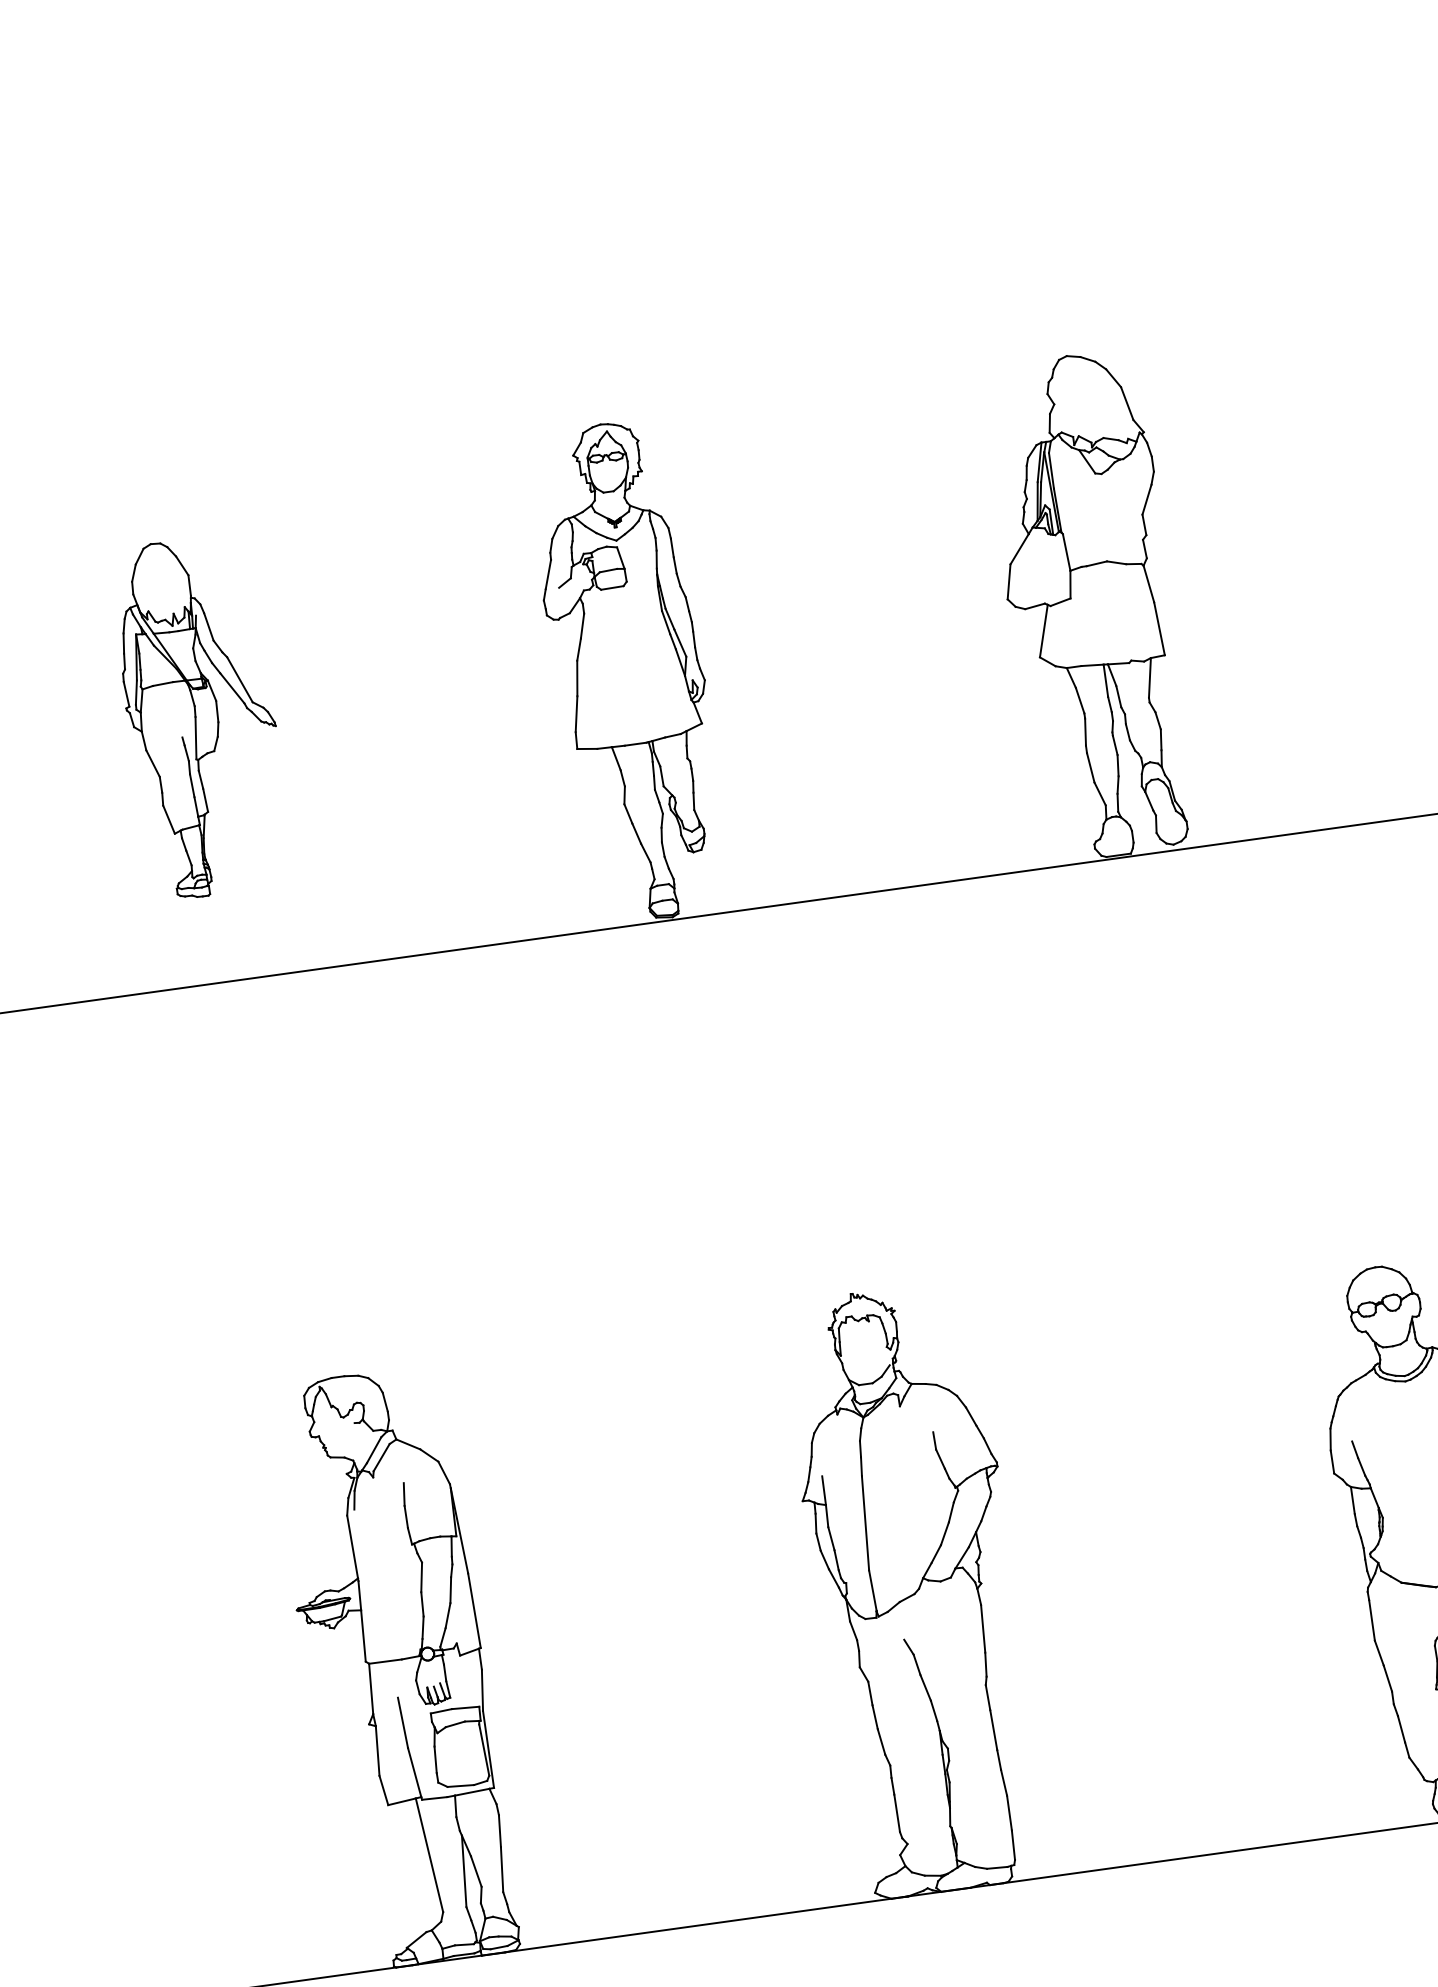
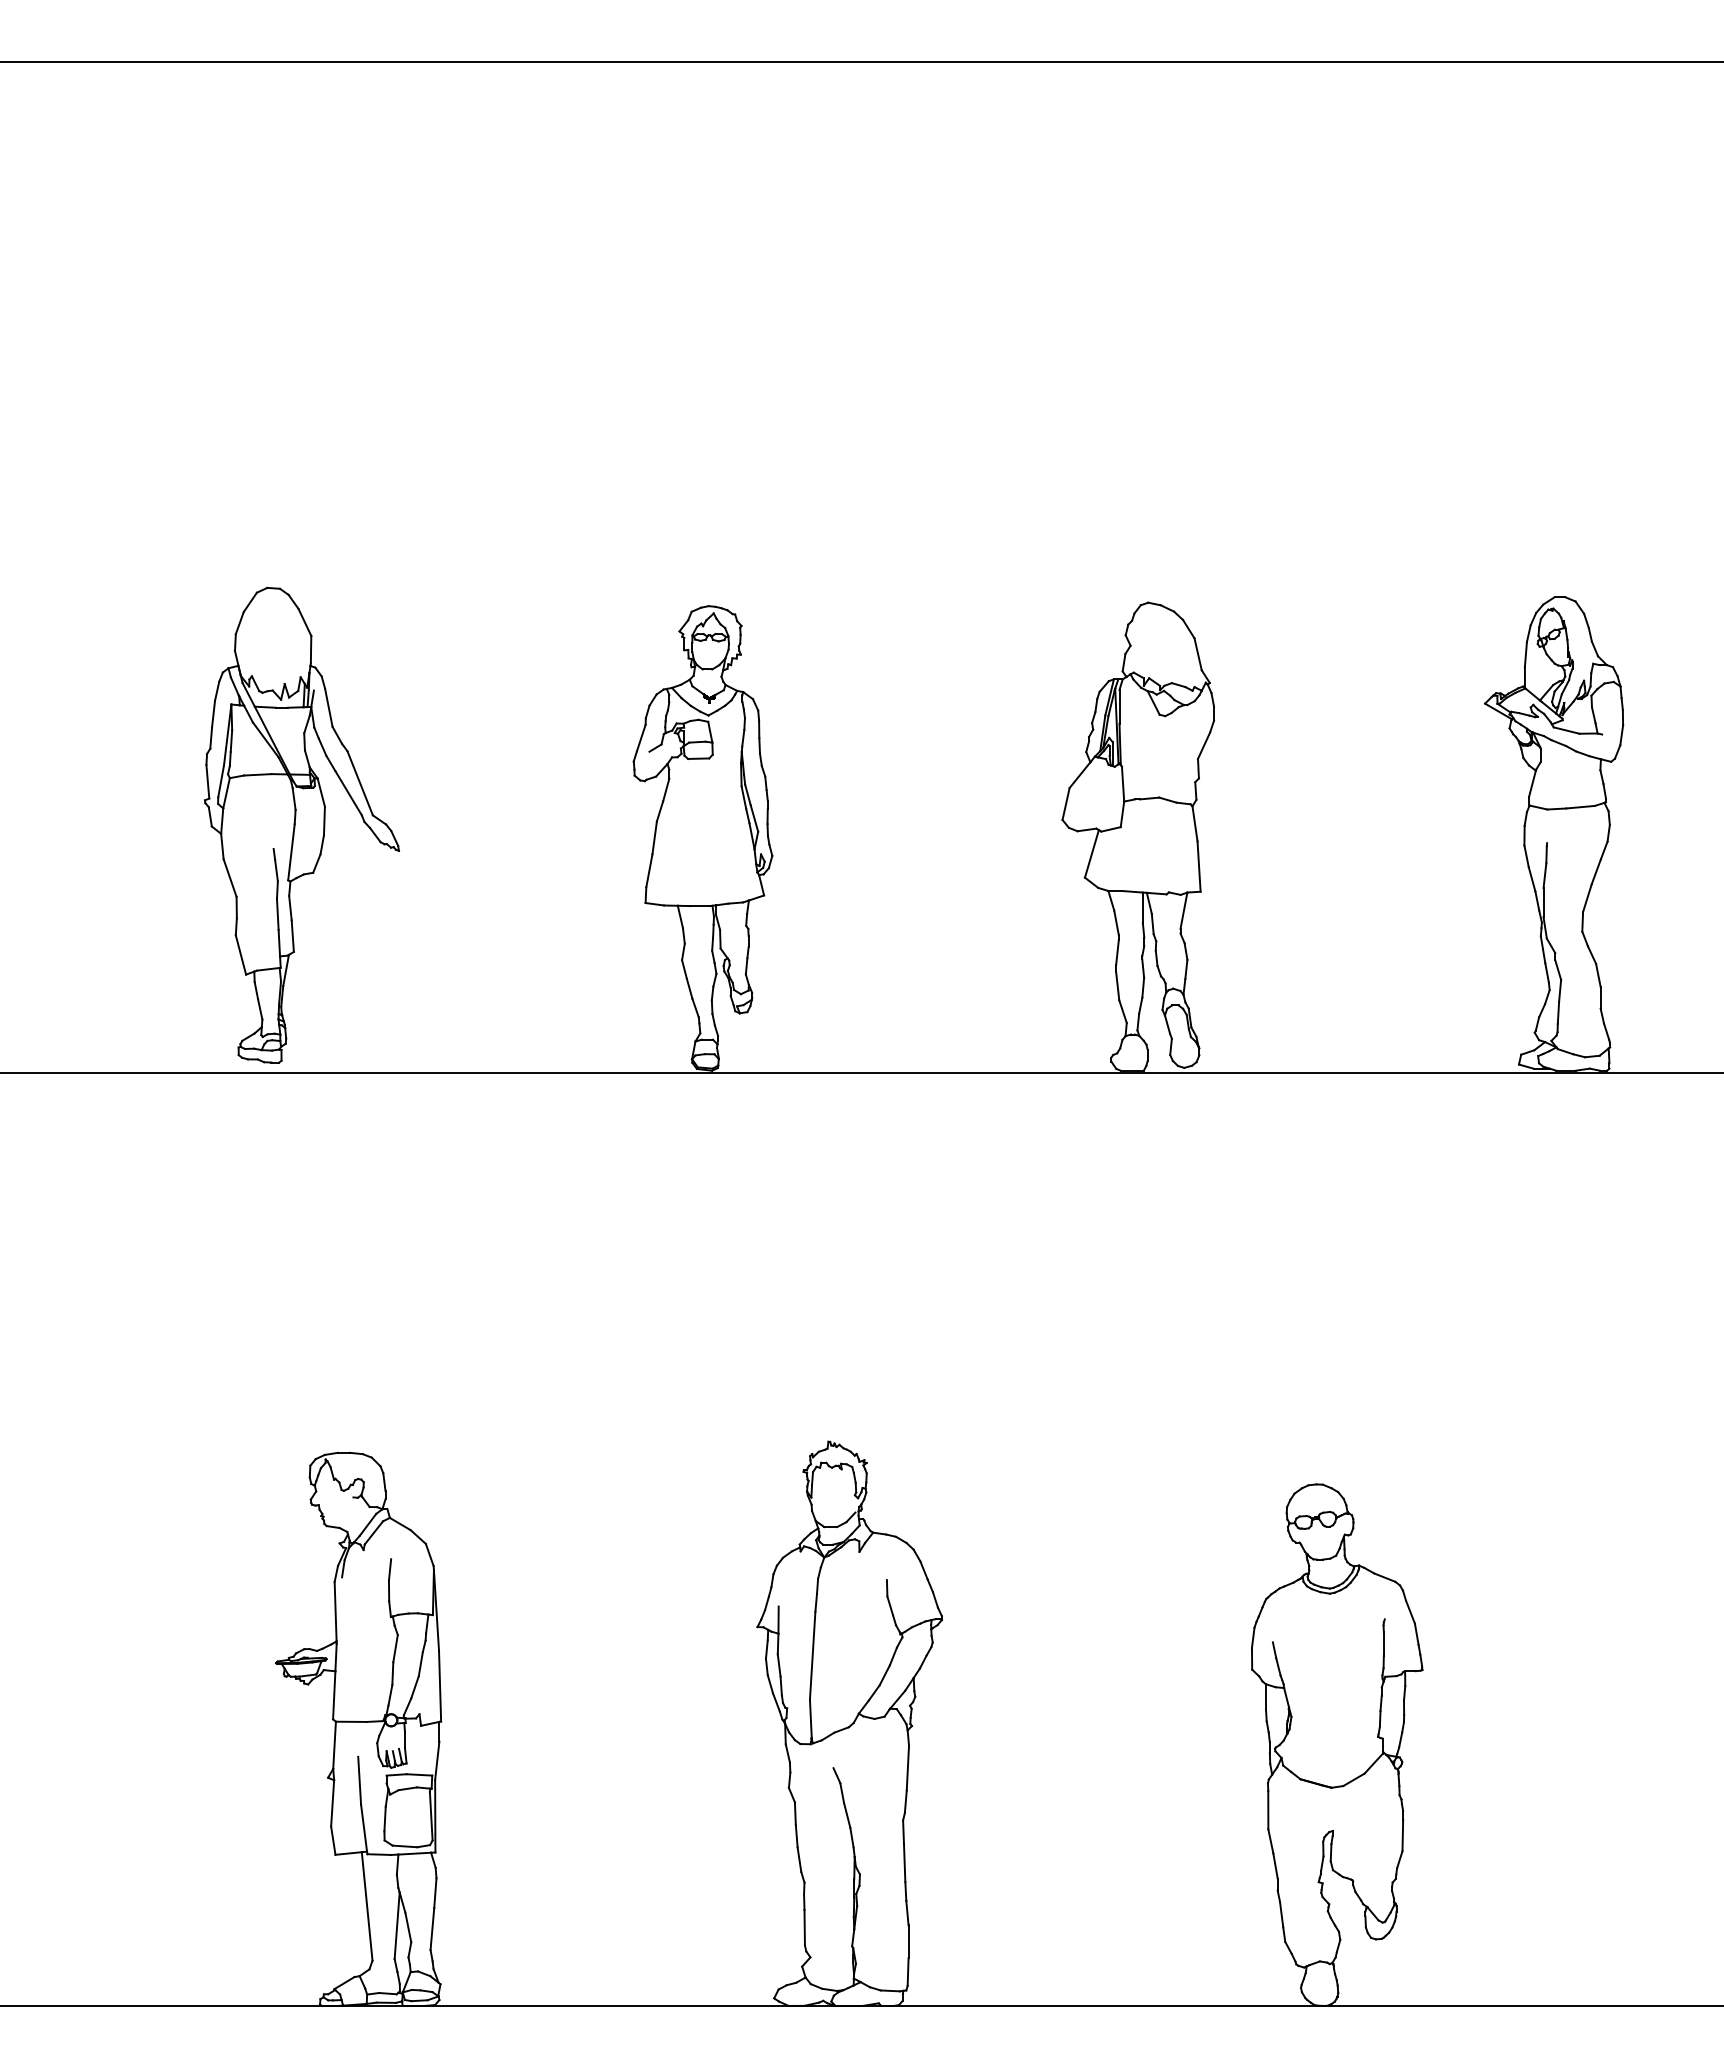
part: (200, 716) -> (301, 824), size x1.43

